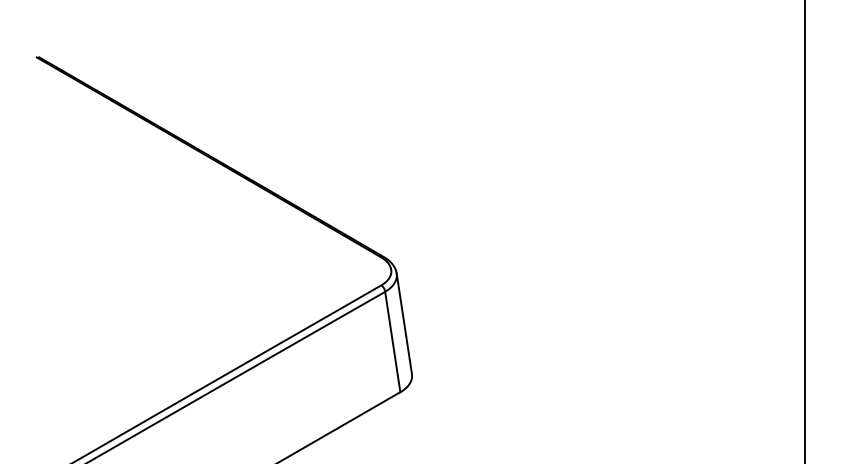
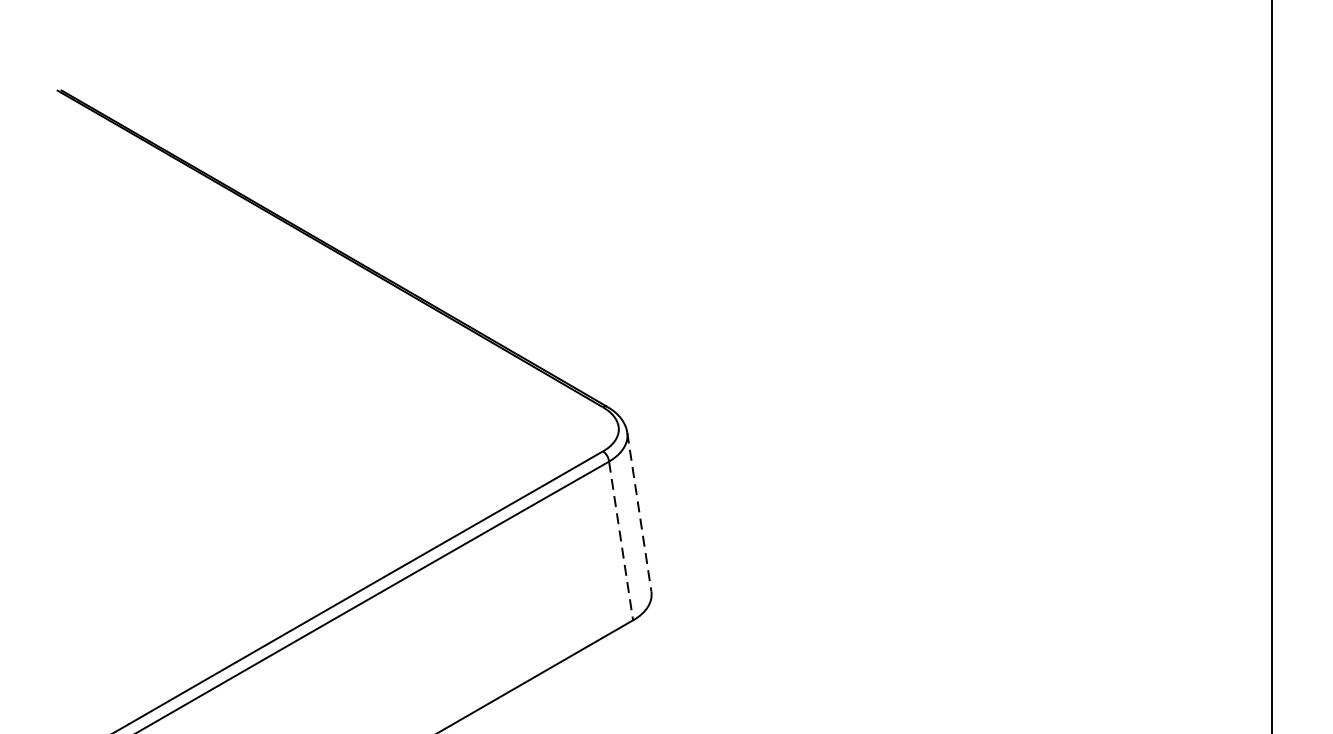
line: (404, 323) -> (639, 511), solid -> dashed
line: (392, 342) -> (620, 541), solid -> dashed

